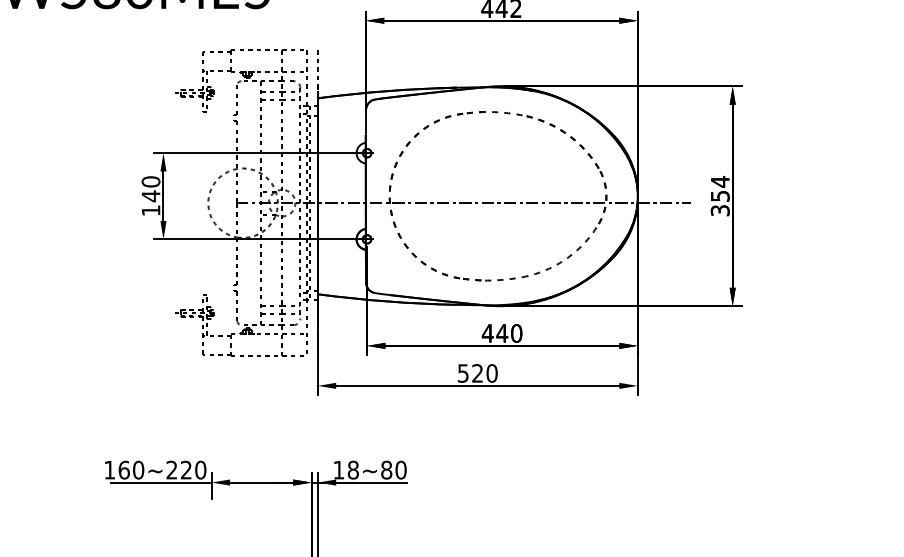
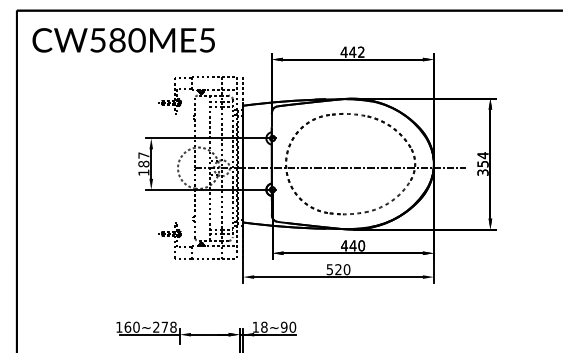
text: (150, 188) -> (143, 159), 140 -> 187
text: (192, 468) -> (168, 326), 160~220 -> 160~278
text: (385, 468) -> (283, 326), 18~80 -> 18~90

